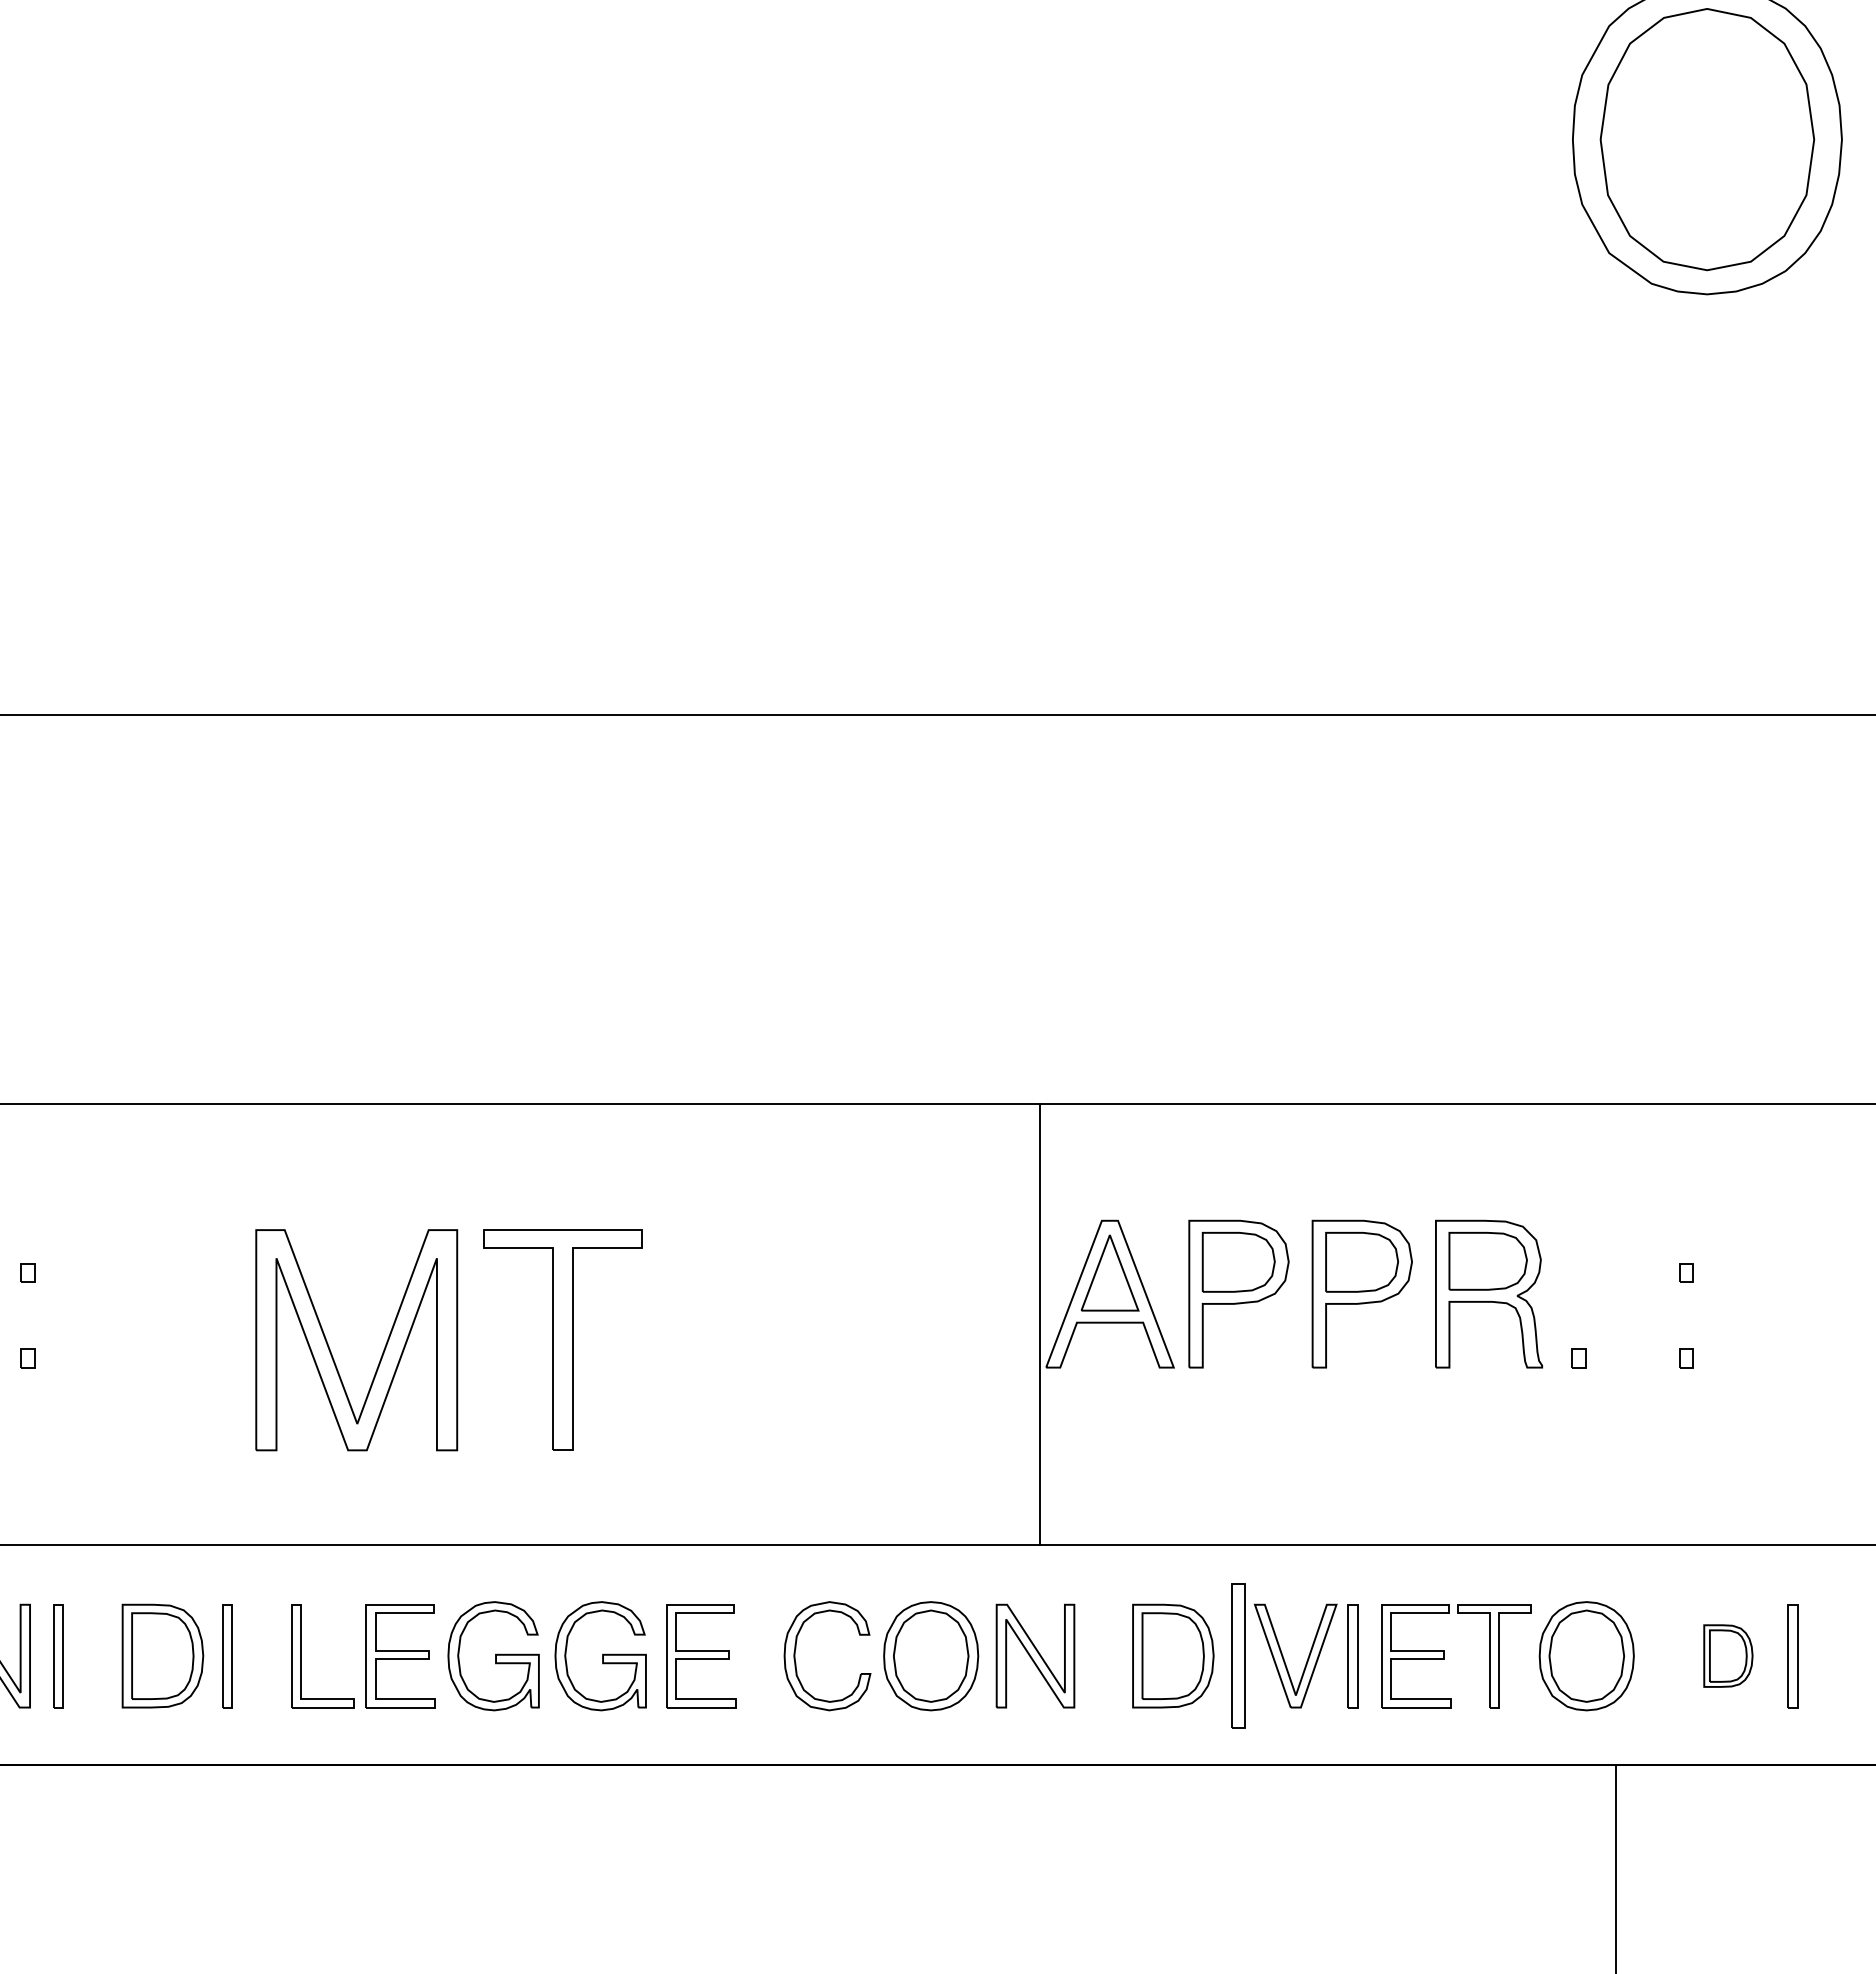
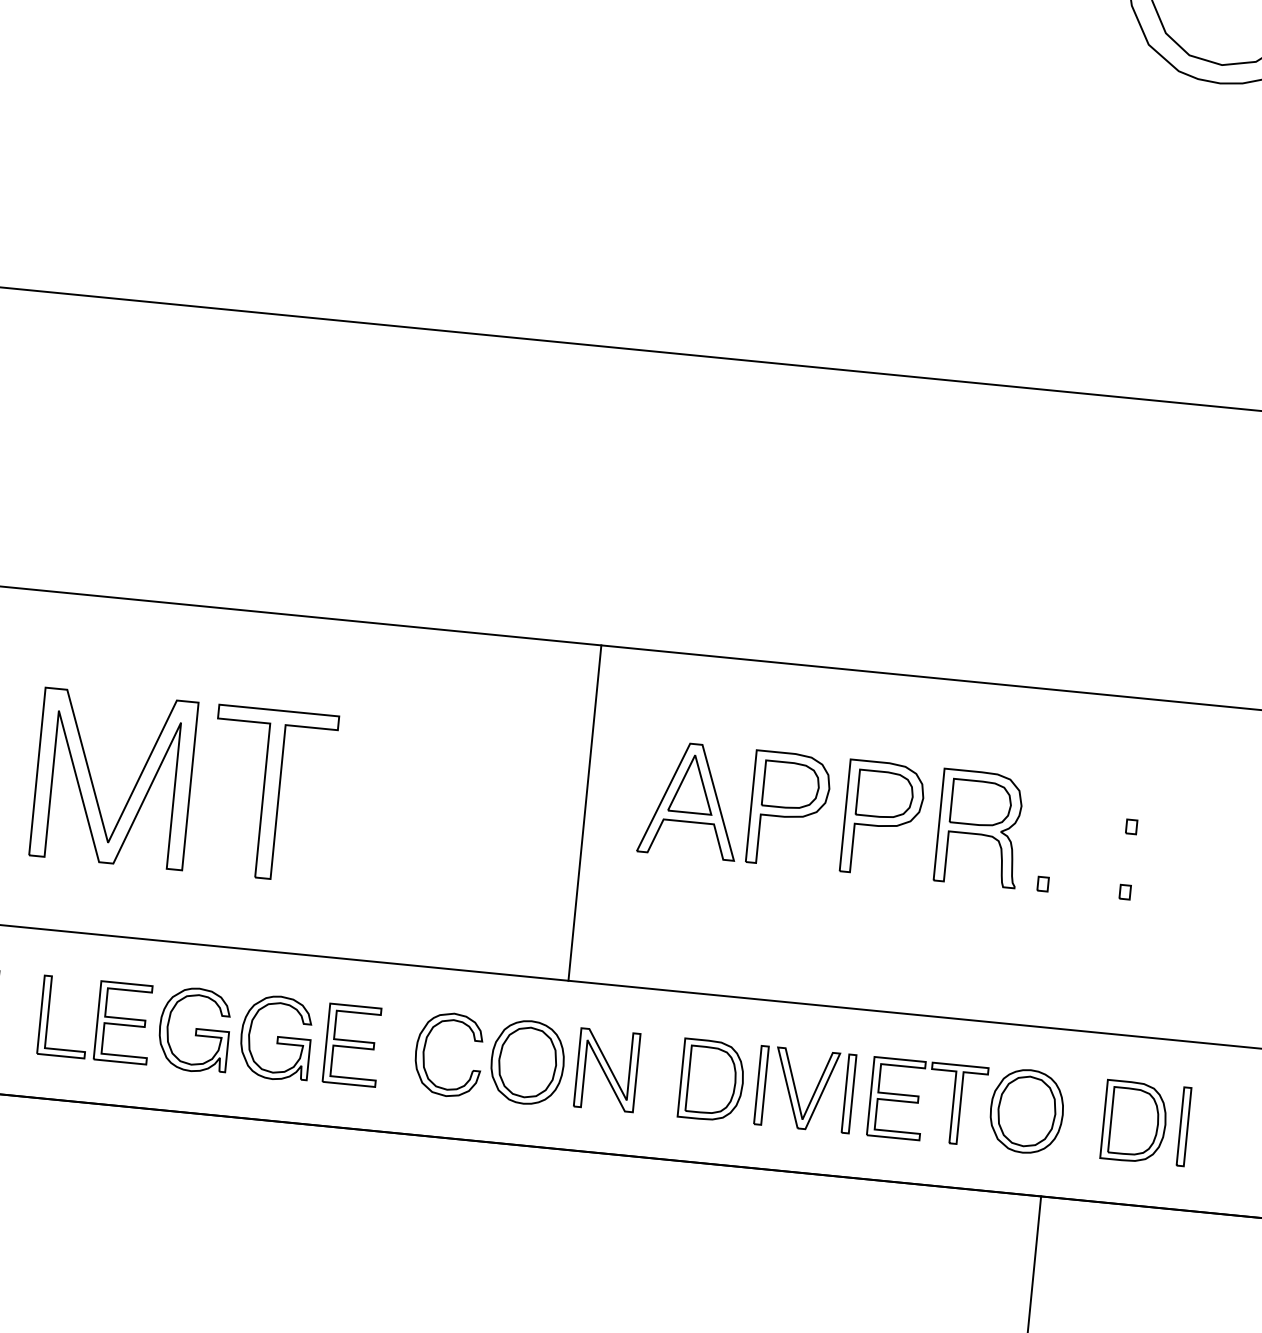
line: (1039, 1324) -> (584, 813), moved
part: (1728, 1655) -> (1134, 1121), size x1.67
part: (1237, 1656) -> (760, 1085), size x0.71

